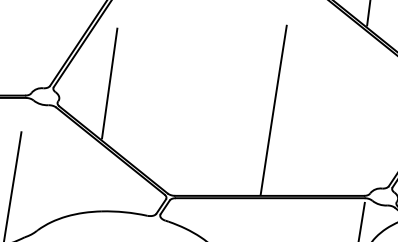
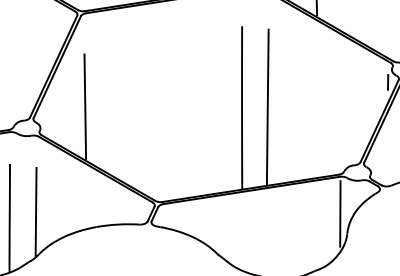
line: (300, 113) -> (267, 107), added
line: (40, 185) -> (35, 211), added

